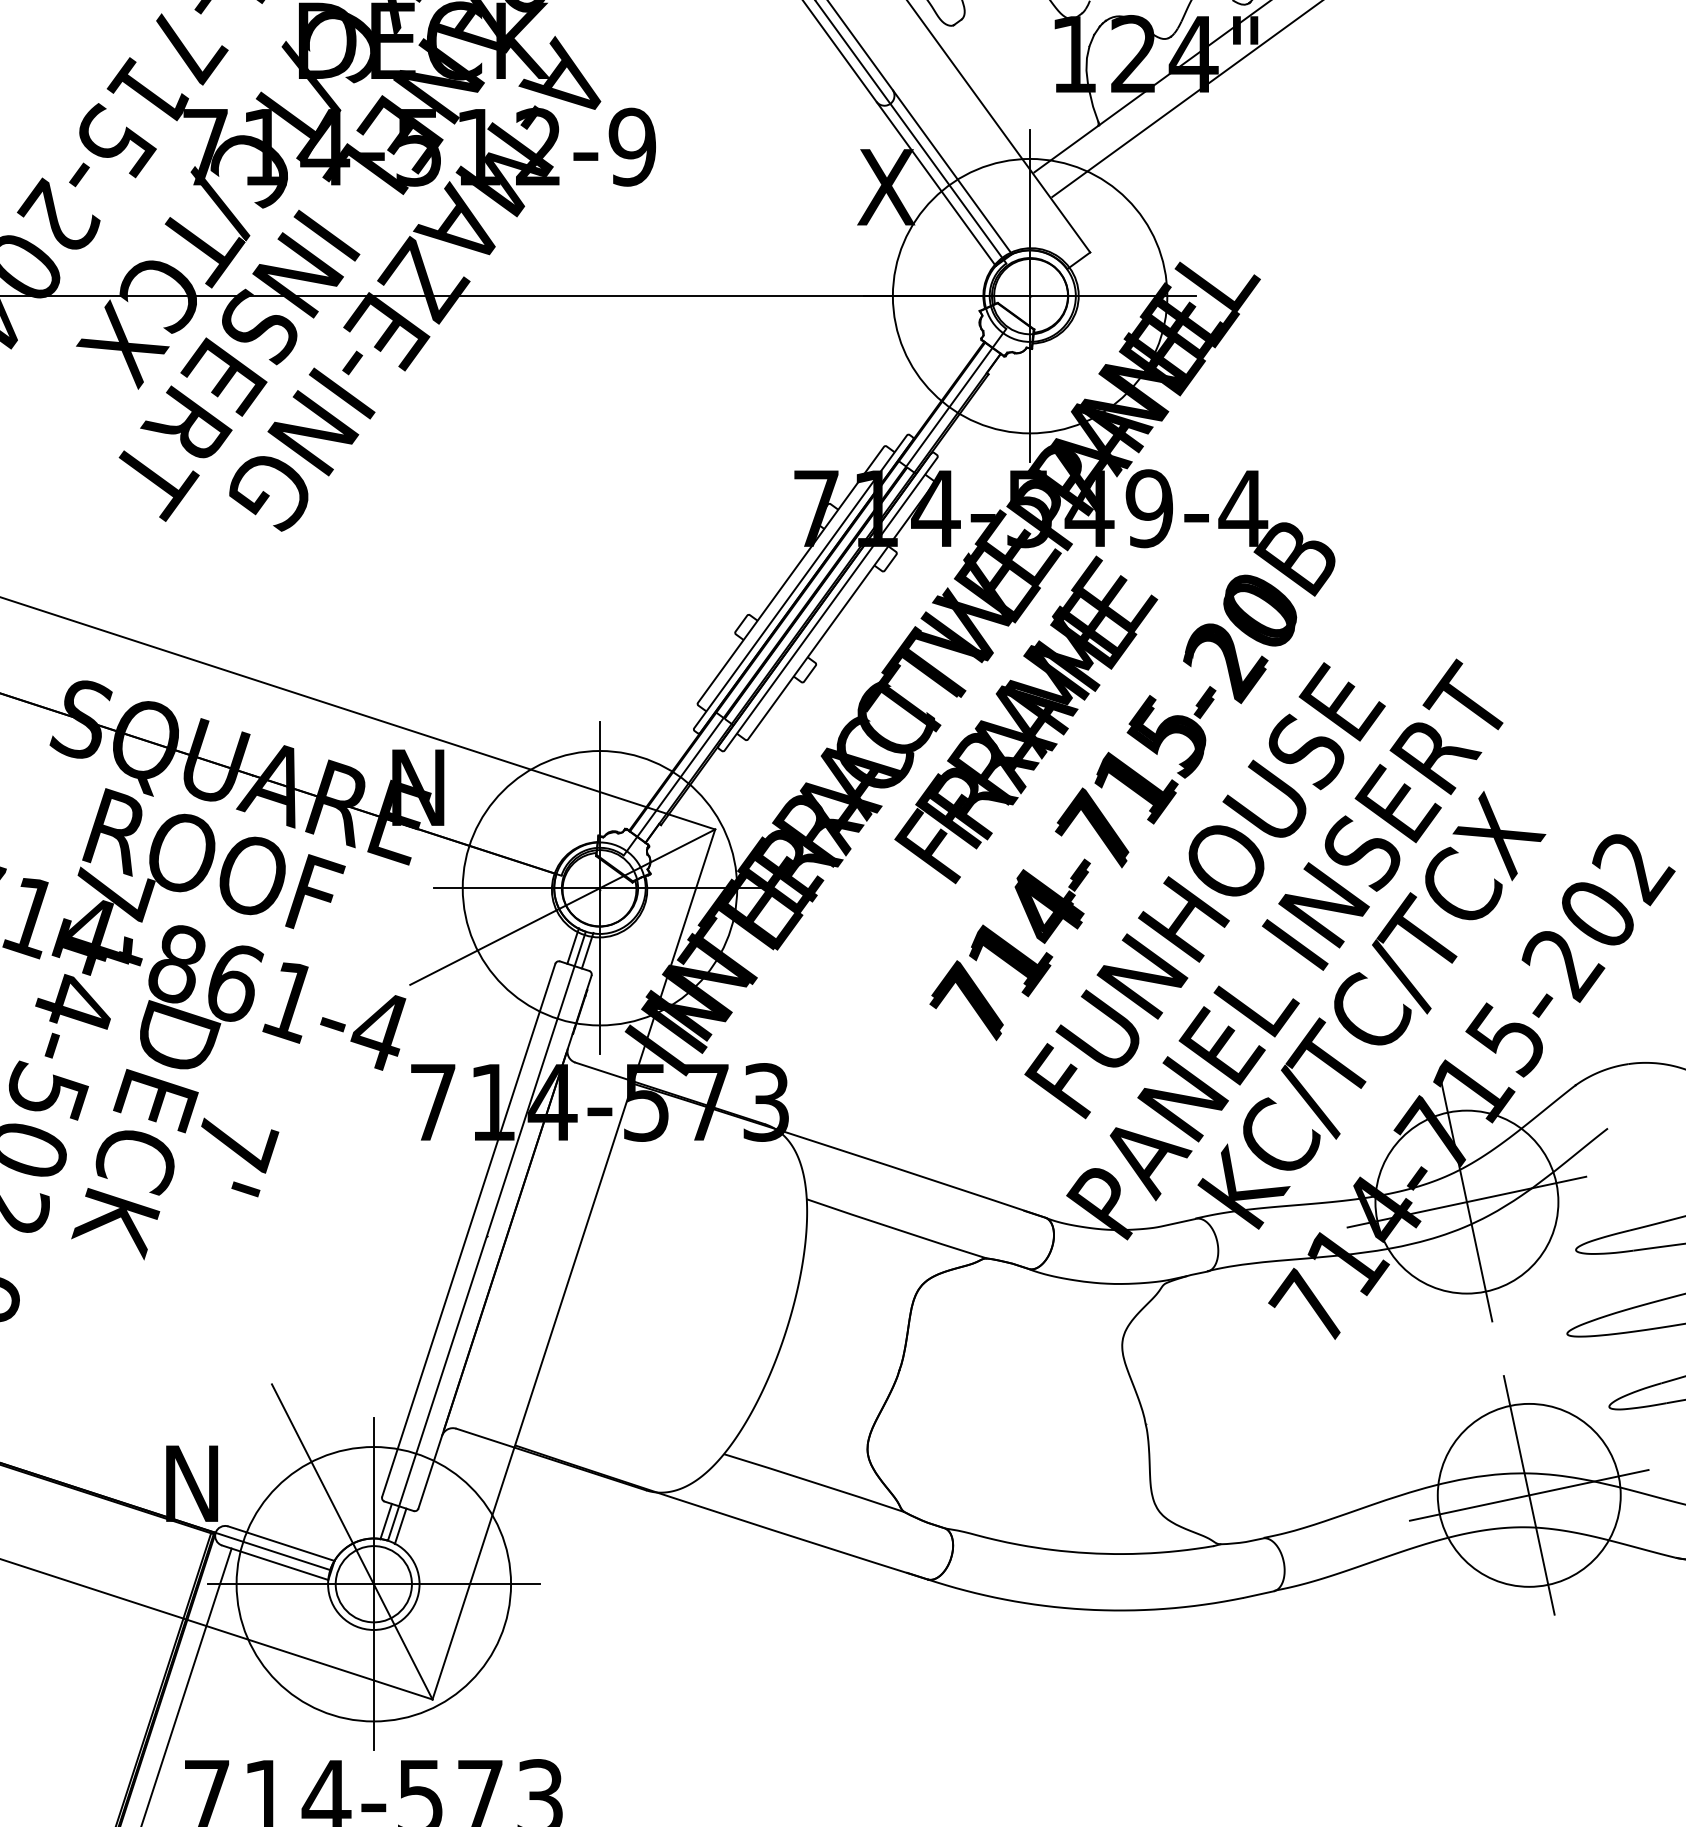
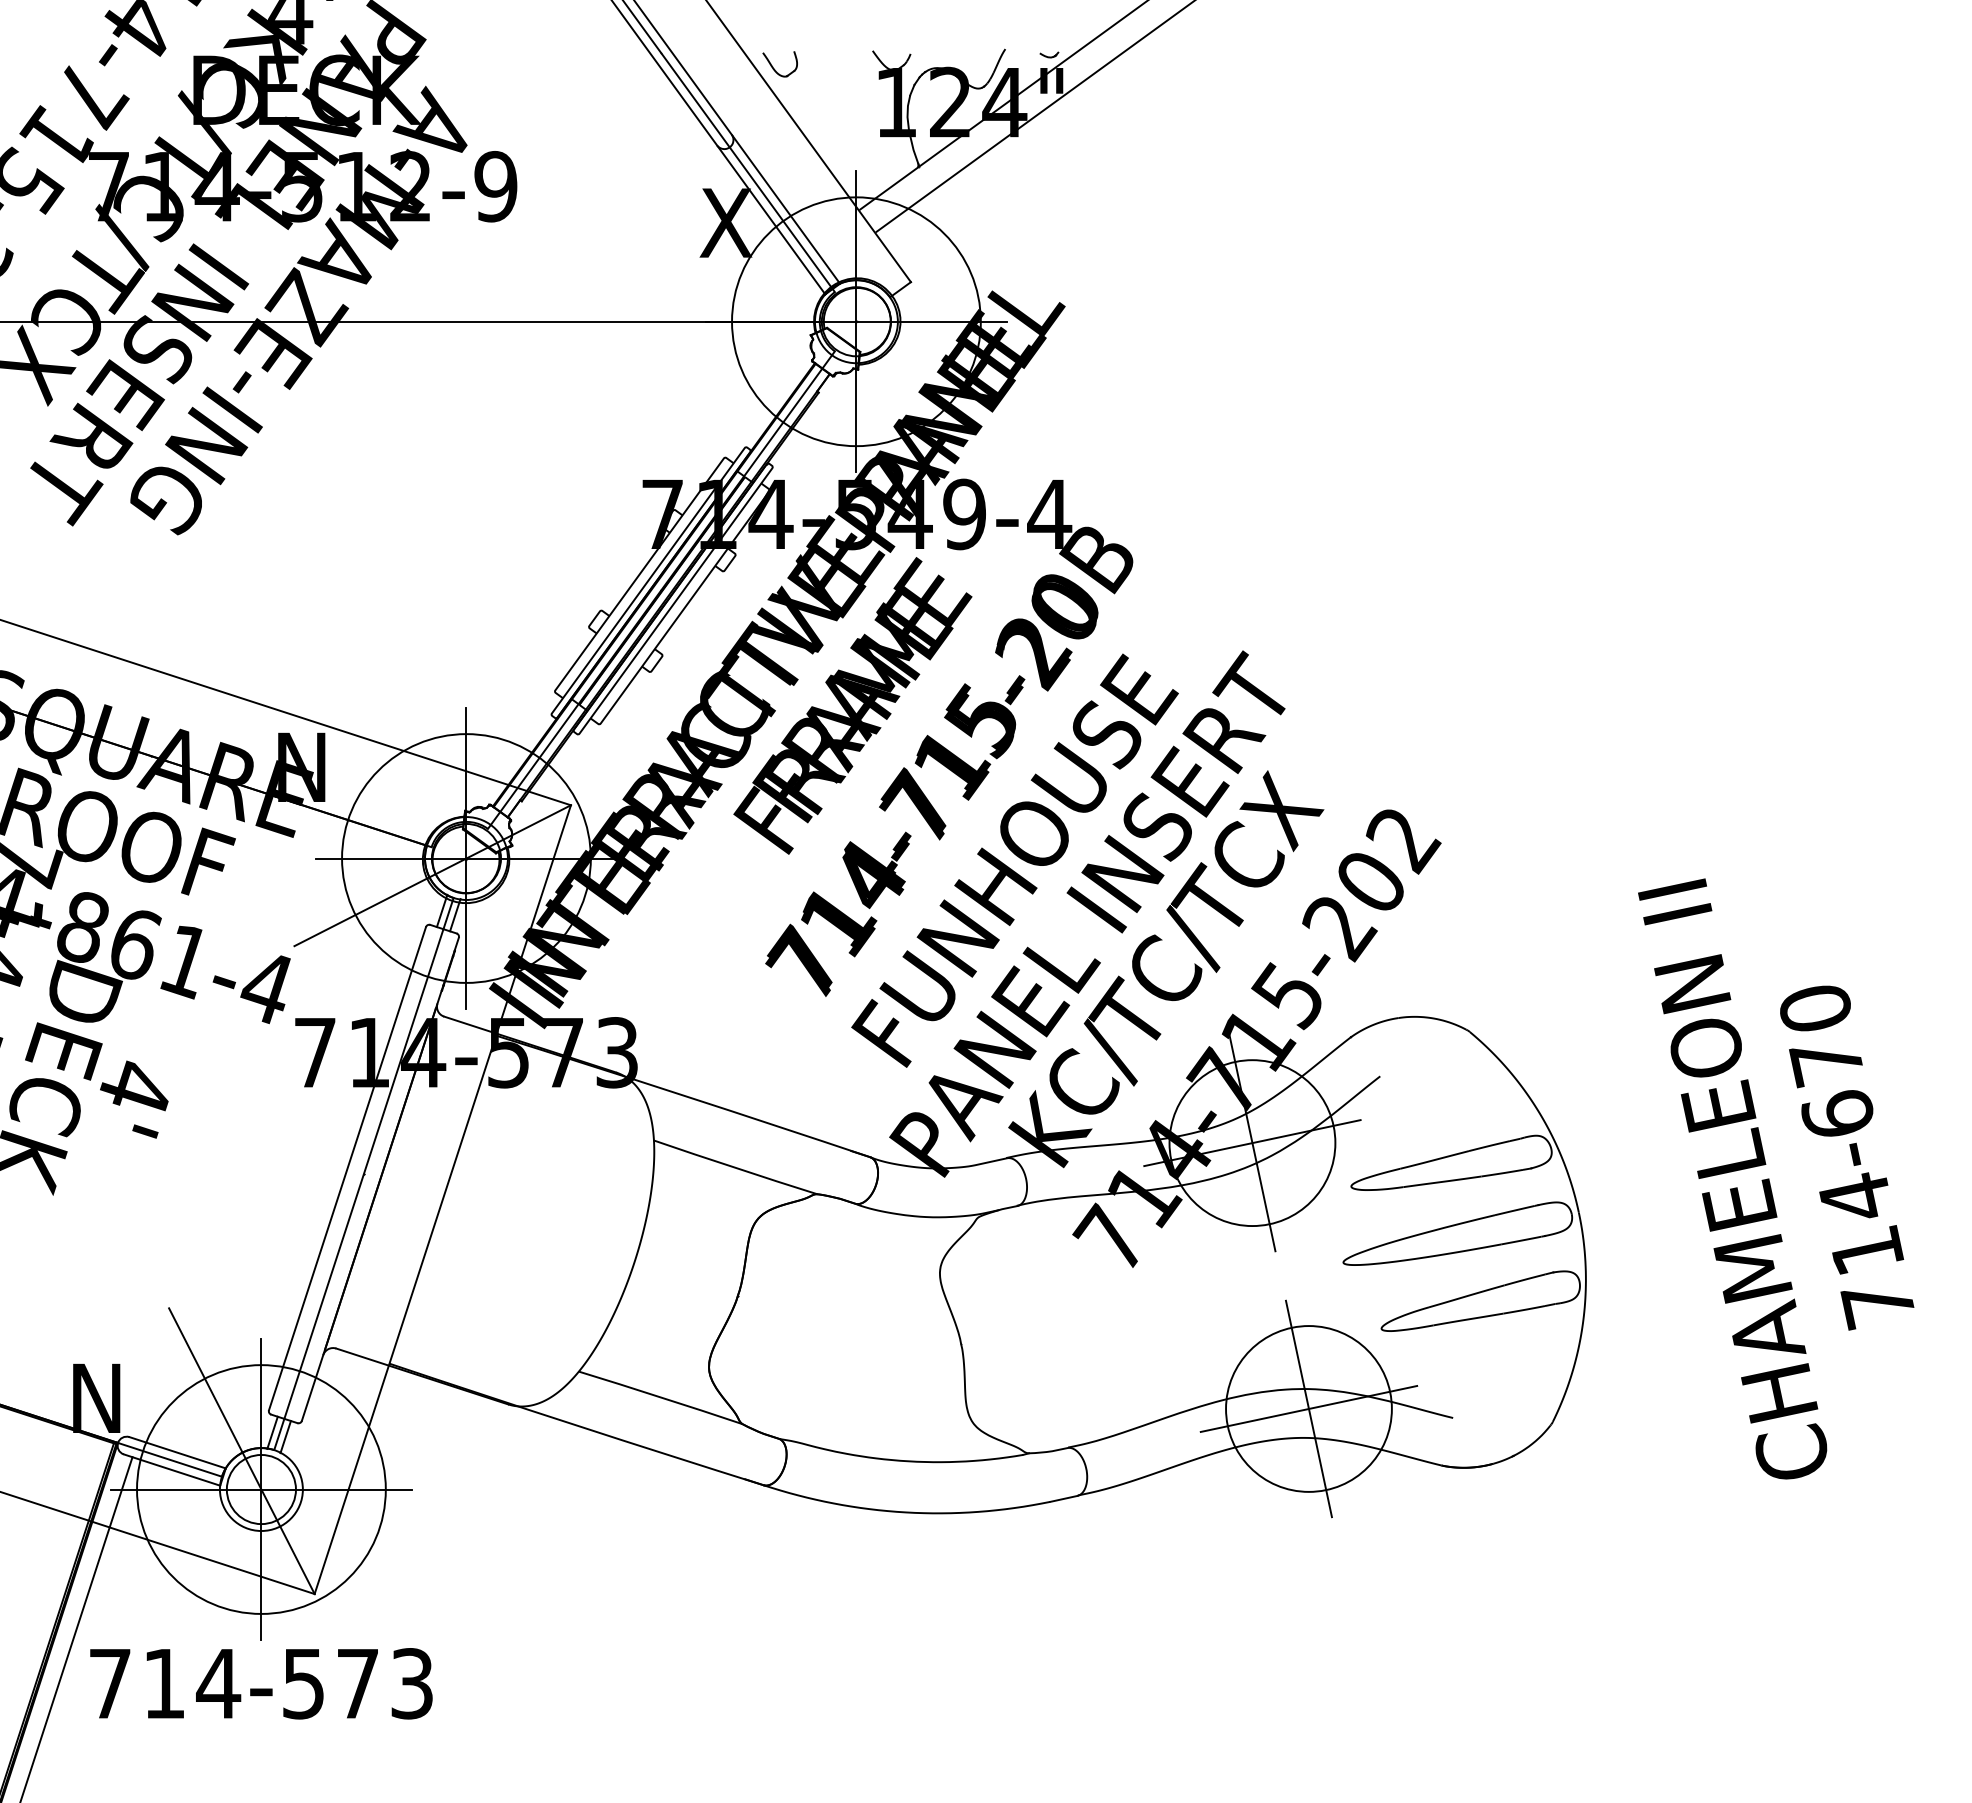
text: (237, 1141) -> (137, 1088), 7' -> 4'

